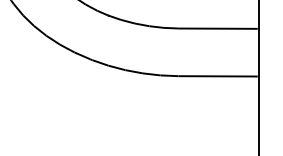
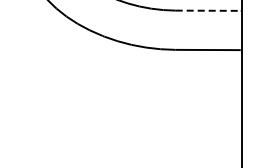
line: (218, 28) -> (208, 10), solid -> dashed

